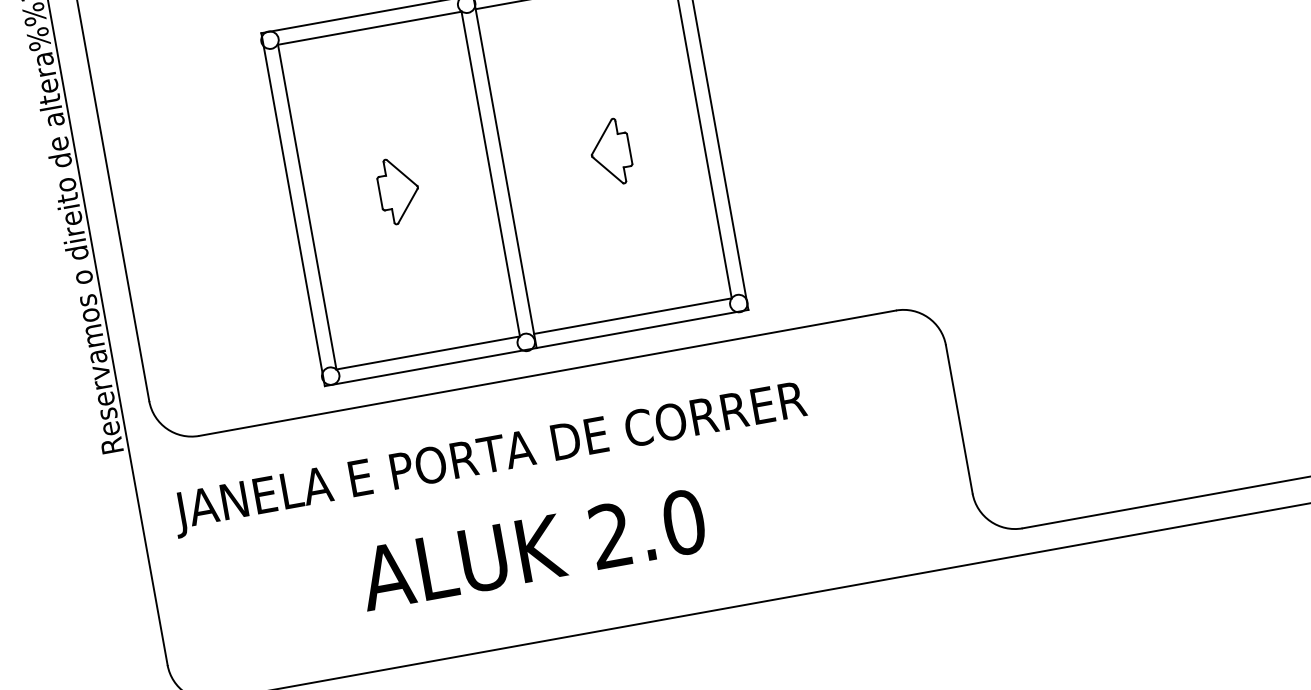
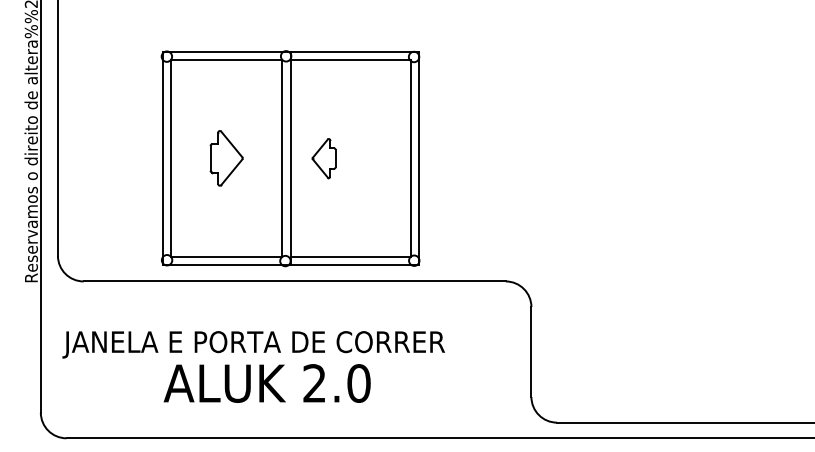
part: (609, 152) -> (323, 158), moved
part: (398, 190) -> (226, 158), size x1.4
text: (489, 458) -> (253, 344), moved

